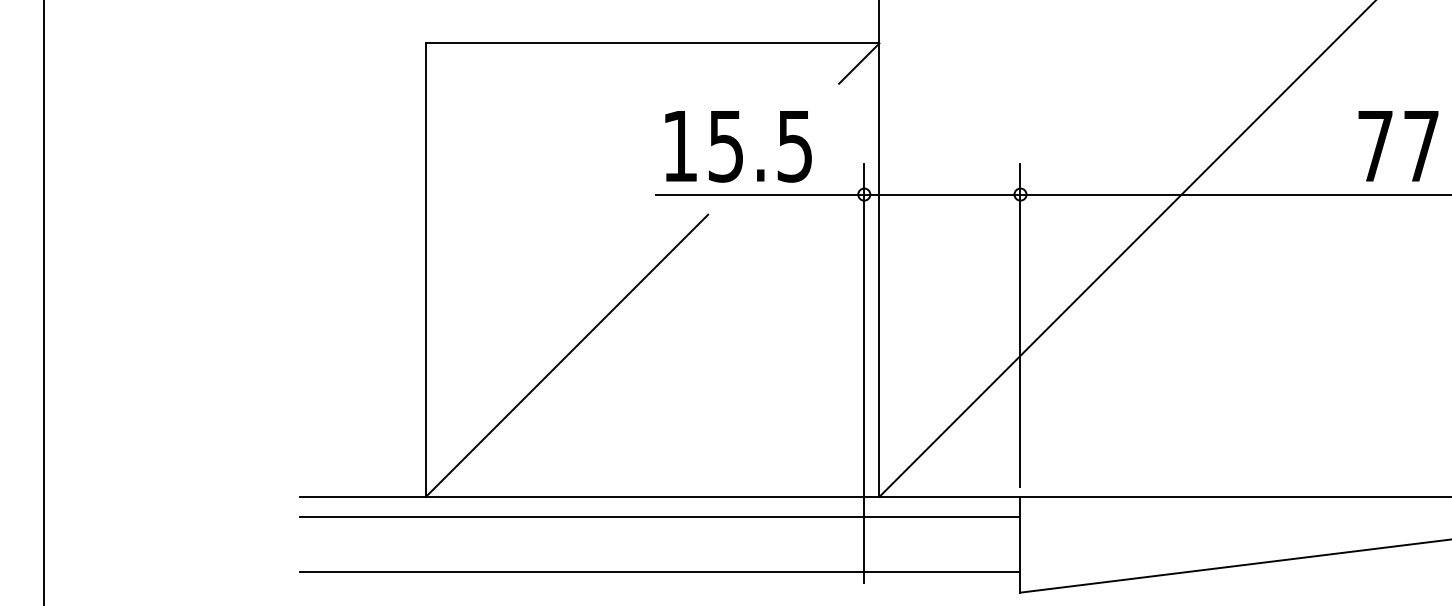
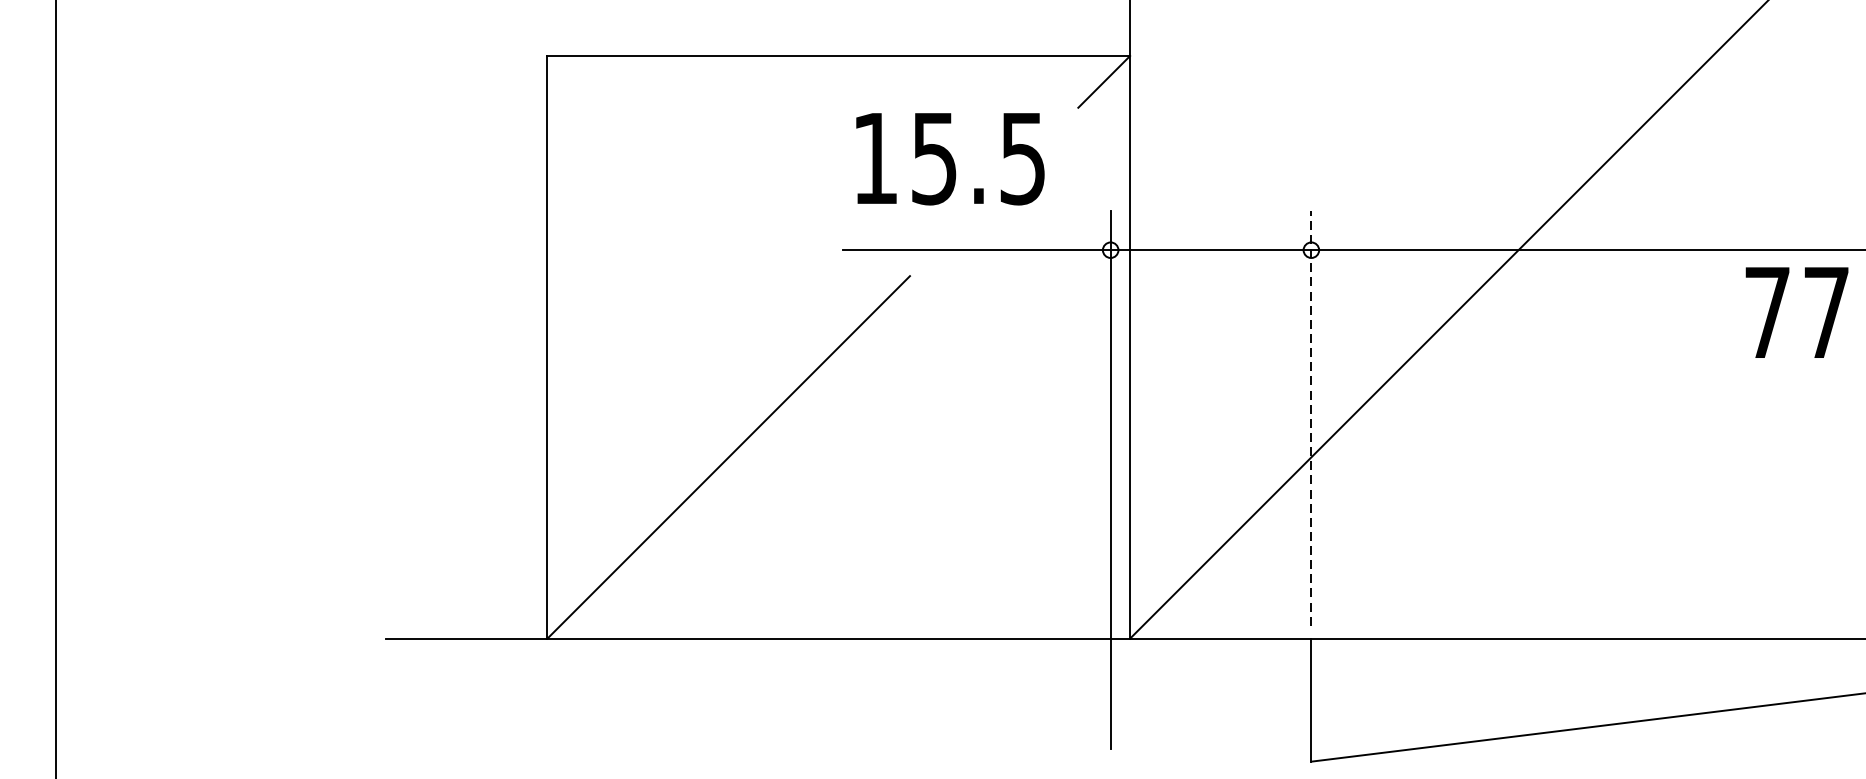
text: (738, 146) -> (950, 158), moved
text: (1398, 146) -> (1797, 313), moved
line: (1020, 325) -> (1311, 418), solid -> dashed
line: (659, 517) -> (847, 665), removed
line: (659, 572) -> (847, 735), removed

